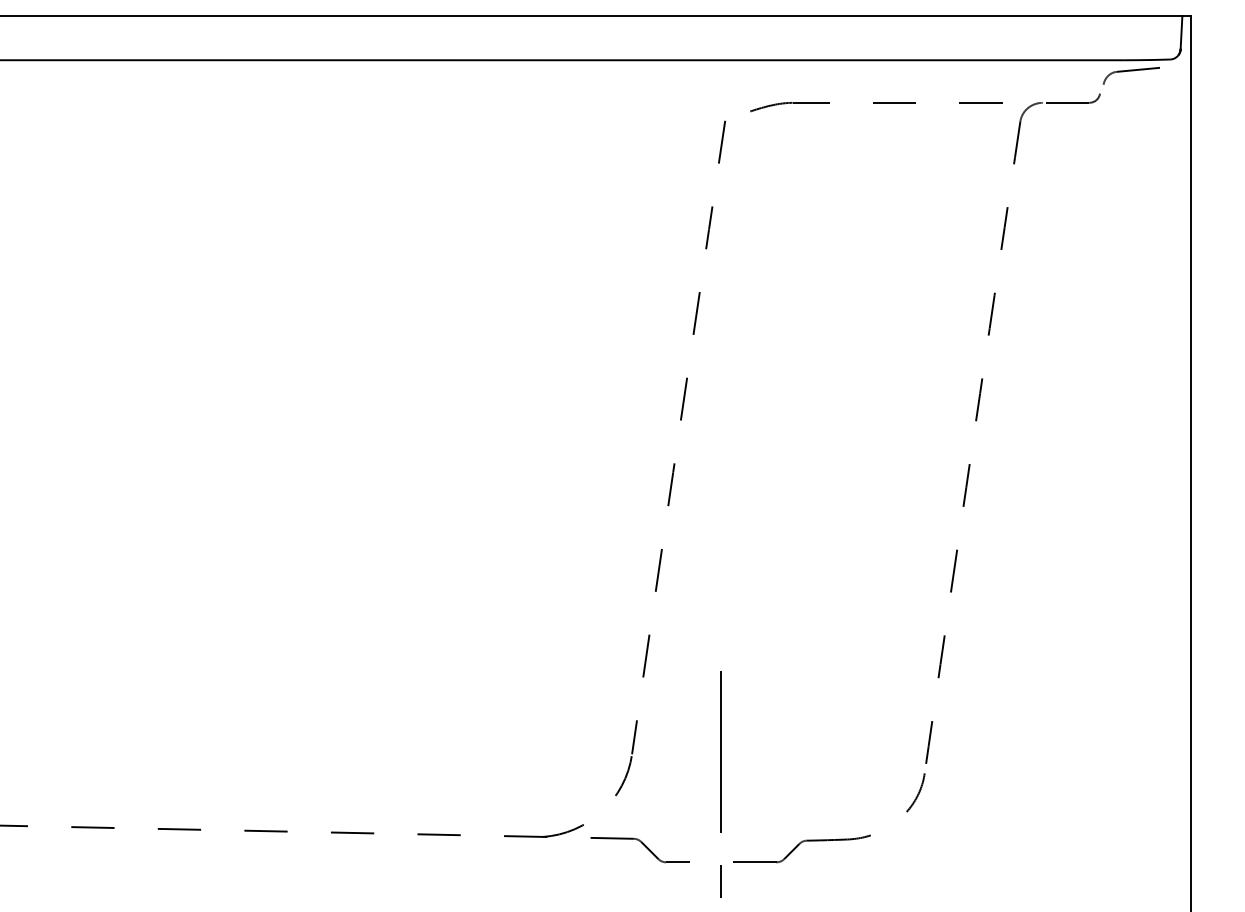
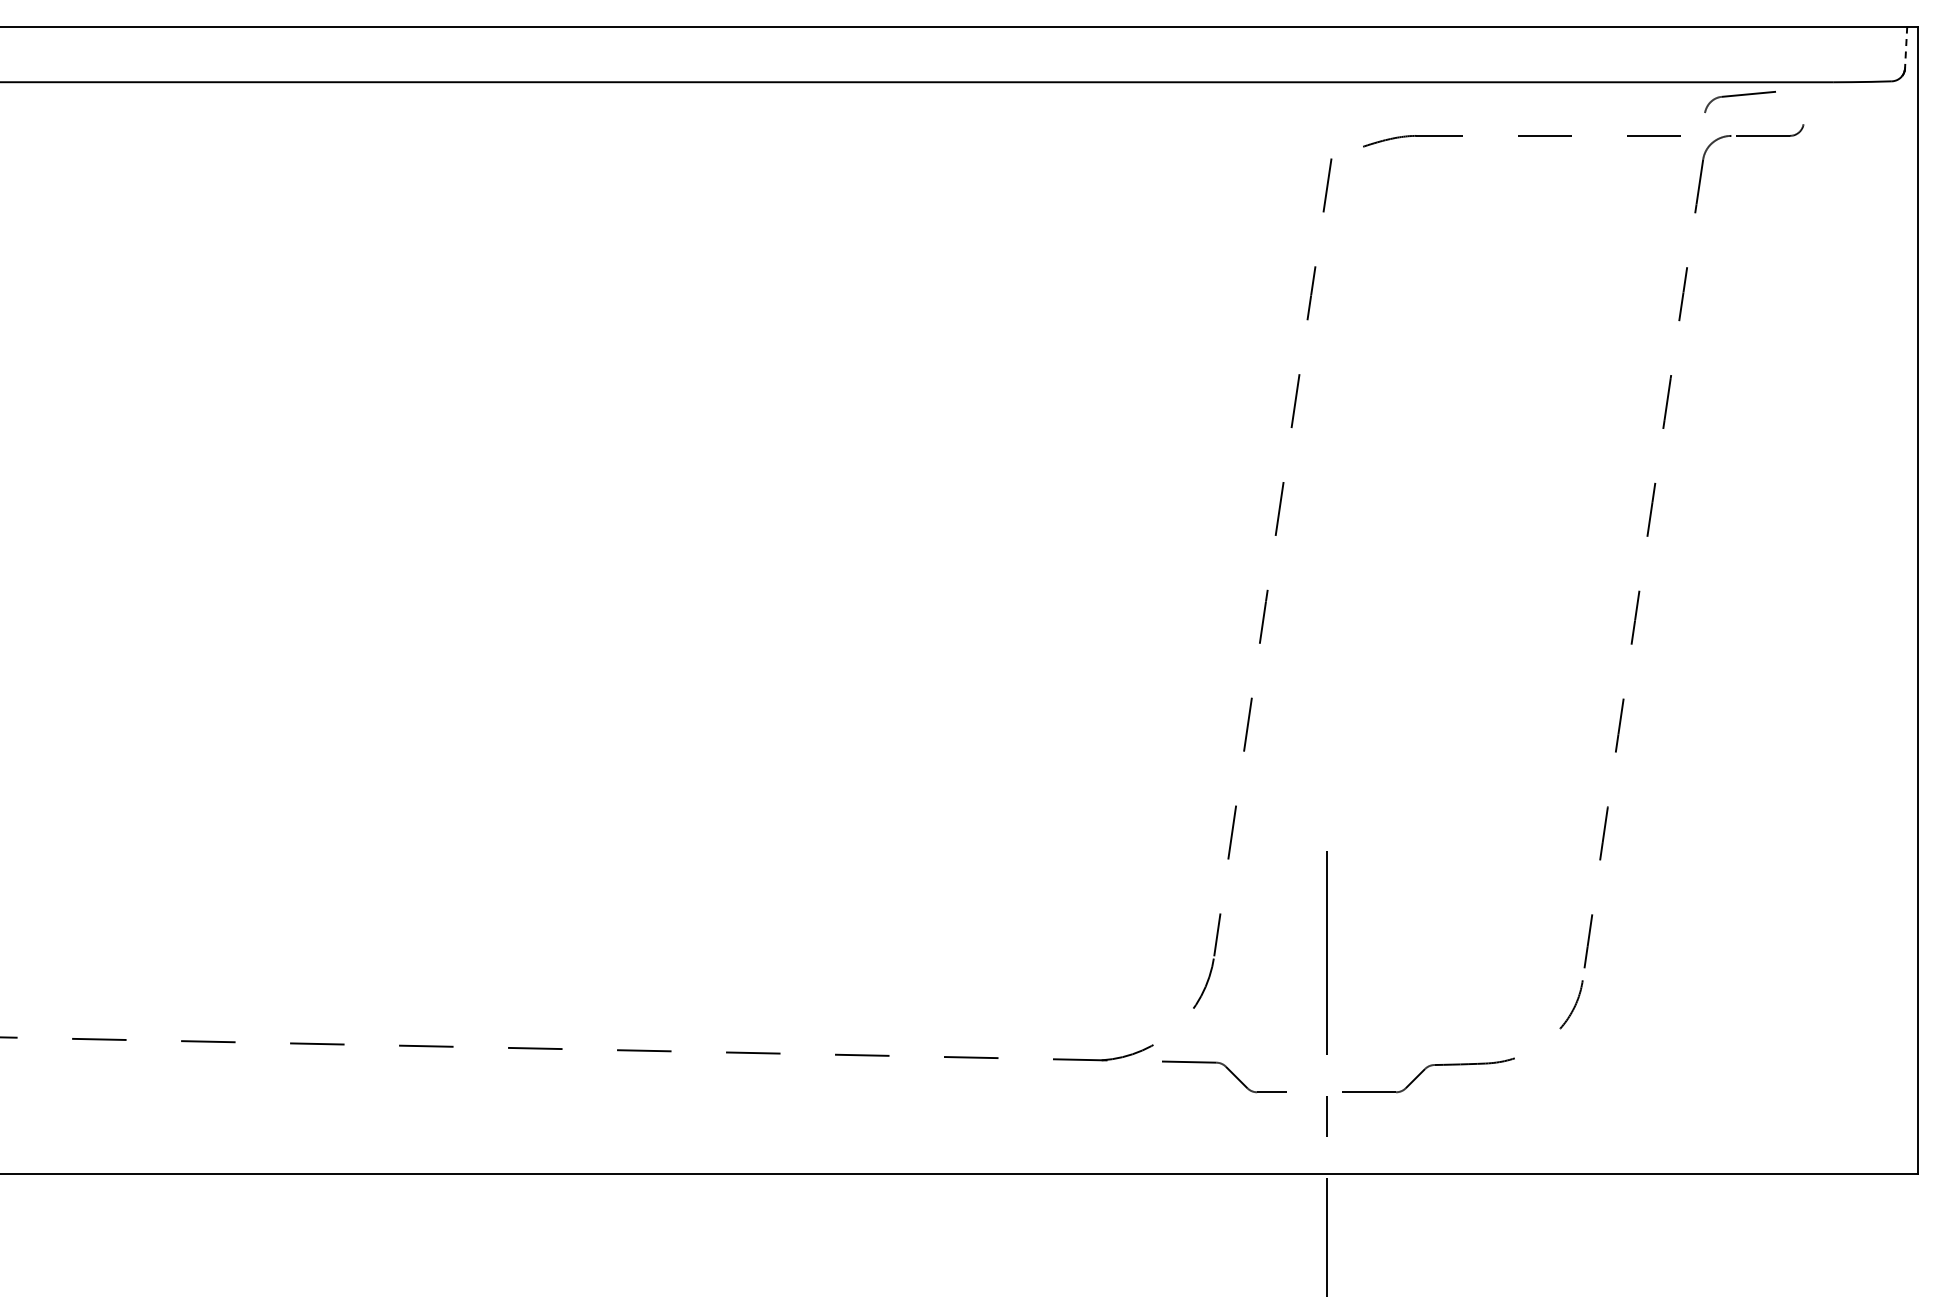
line: (1181, 32) -> (1906, 47), solid -> dashed
part: (1130, 76) -> (1739, 102), moved

